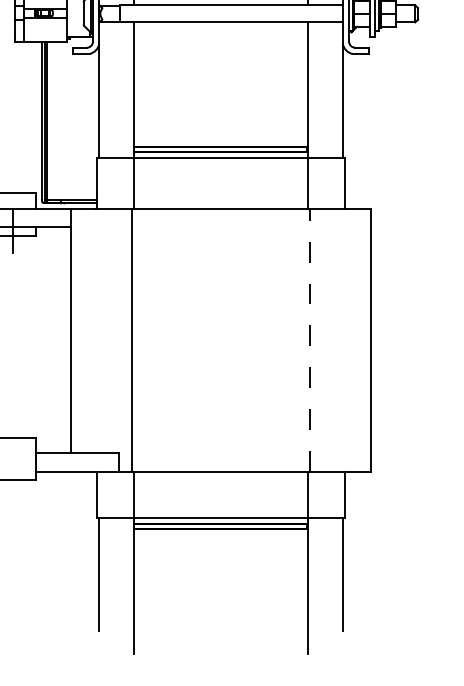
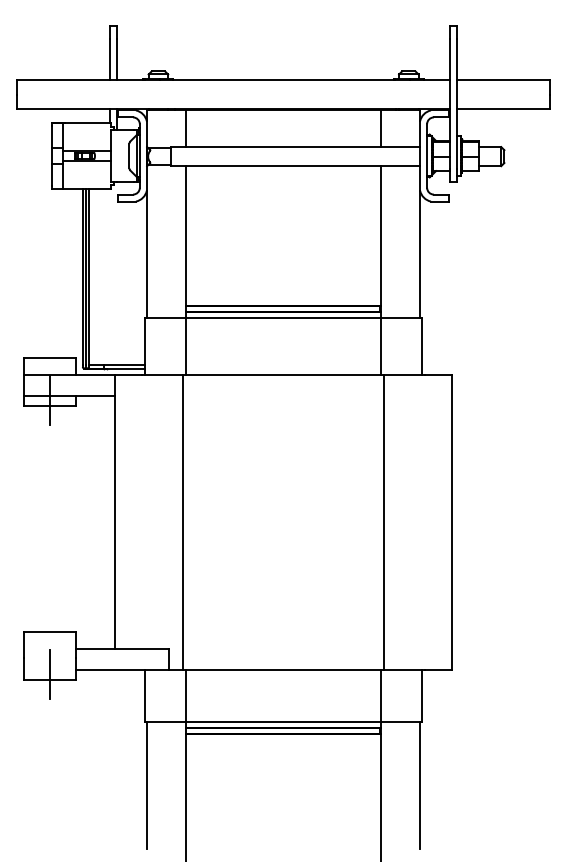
line: (310, 339) -> (383, 521), dashed -> solid
line: (13, 475) -> (50, 674), added

